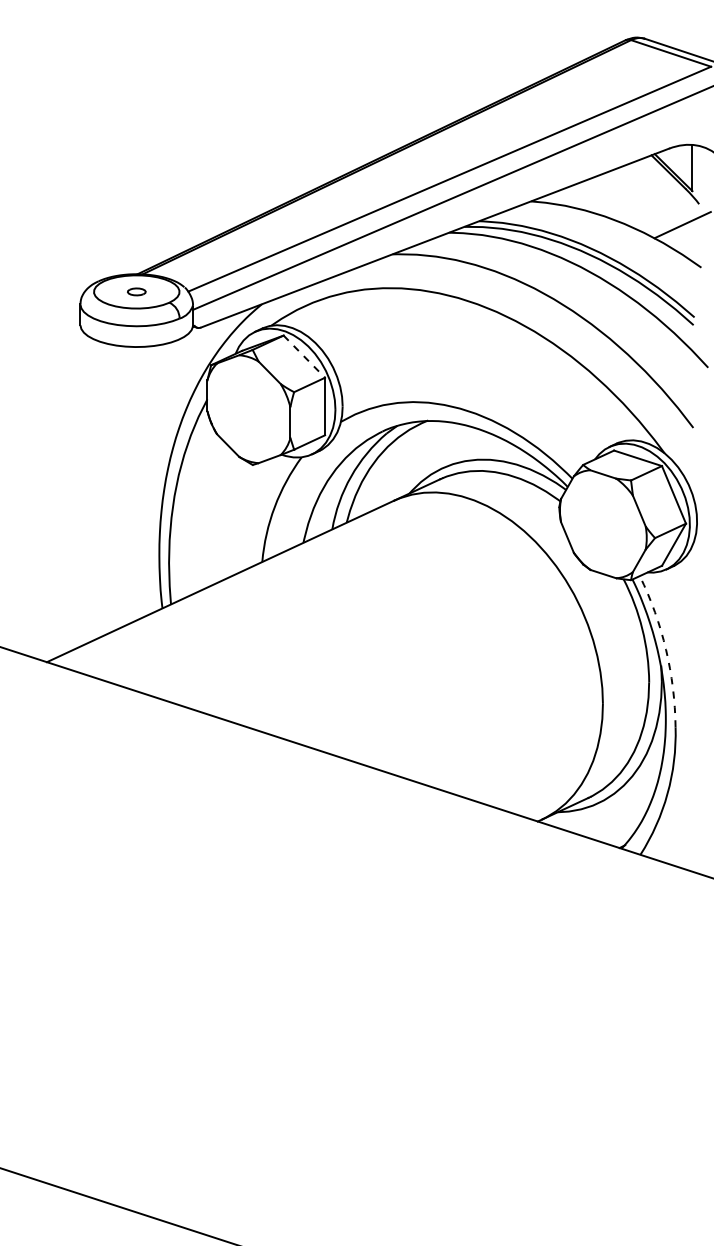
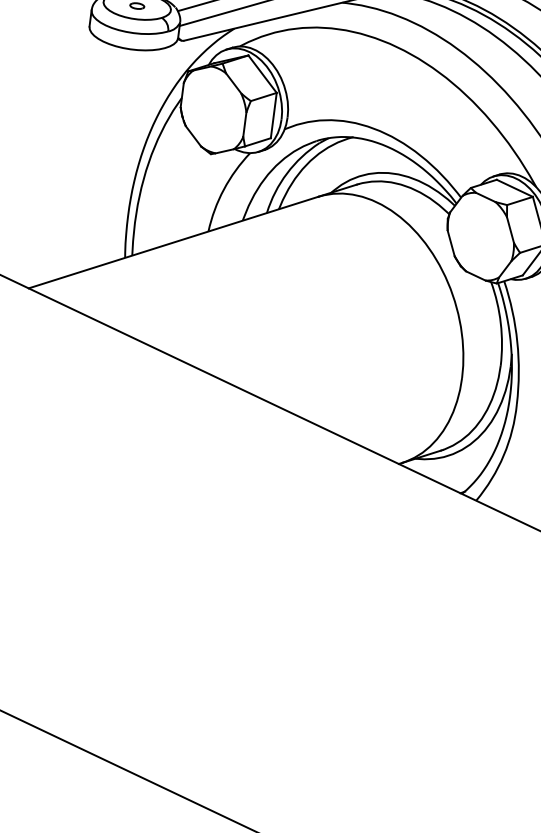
line: (304, 356) -> (262, 74), dashed -> solid
arc: (666, 649) -> (517, 341), dashed -> solid

